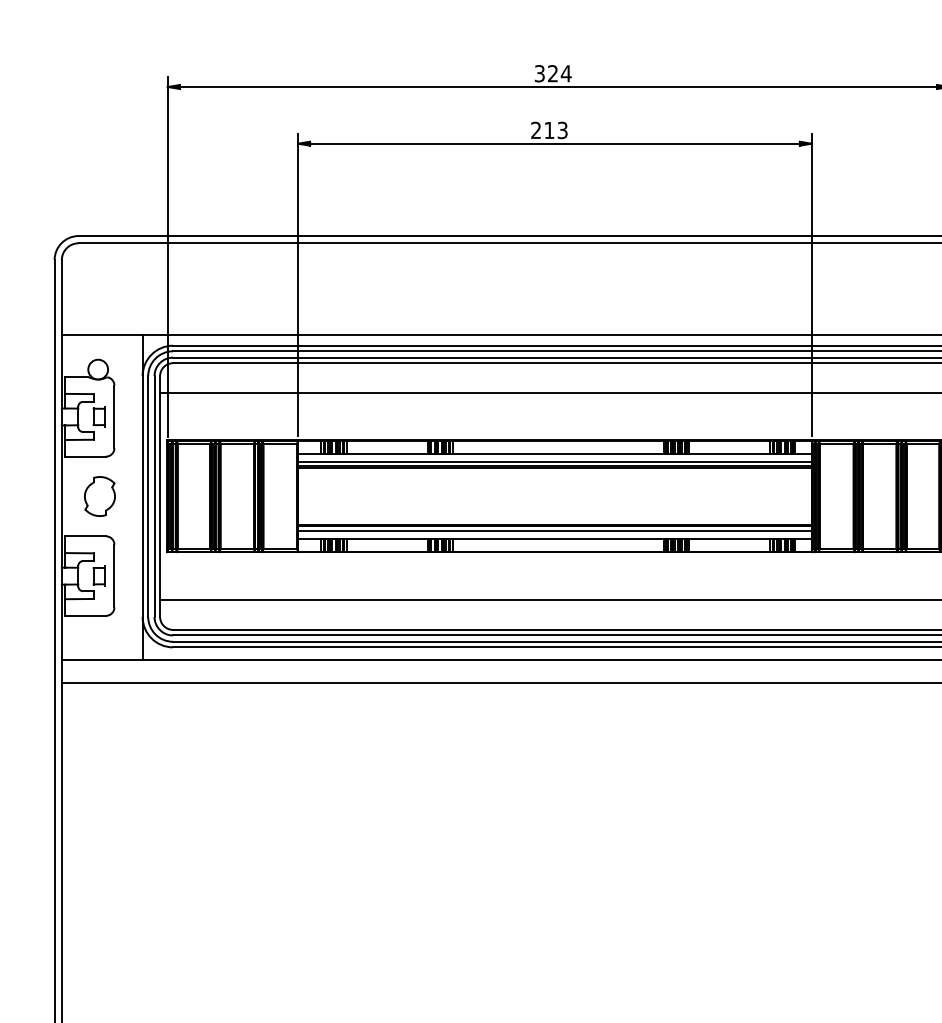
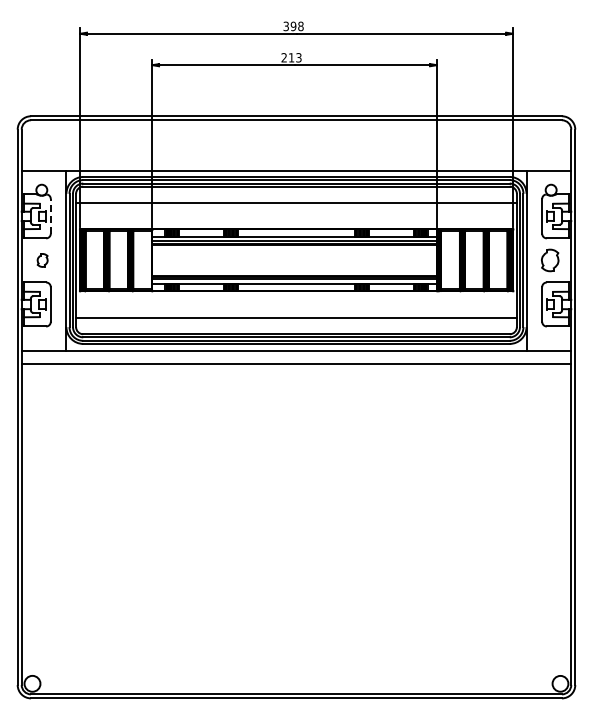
text: (558, 73) -> (296, 26), 324 -> 398
line: (113, 415) -> (50, 215), solid -> dashed
part: (99, 496) -> (42, 260), size x0.6

